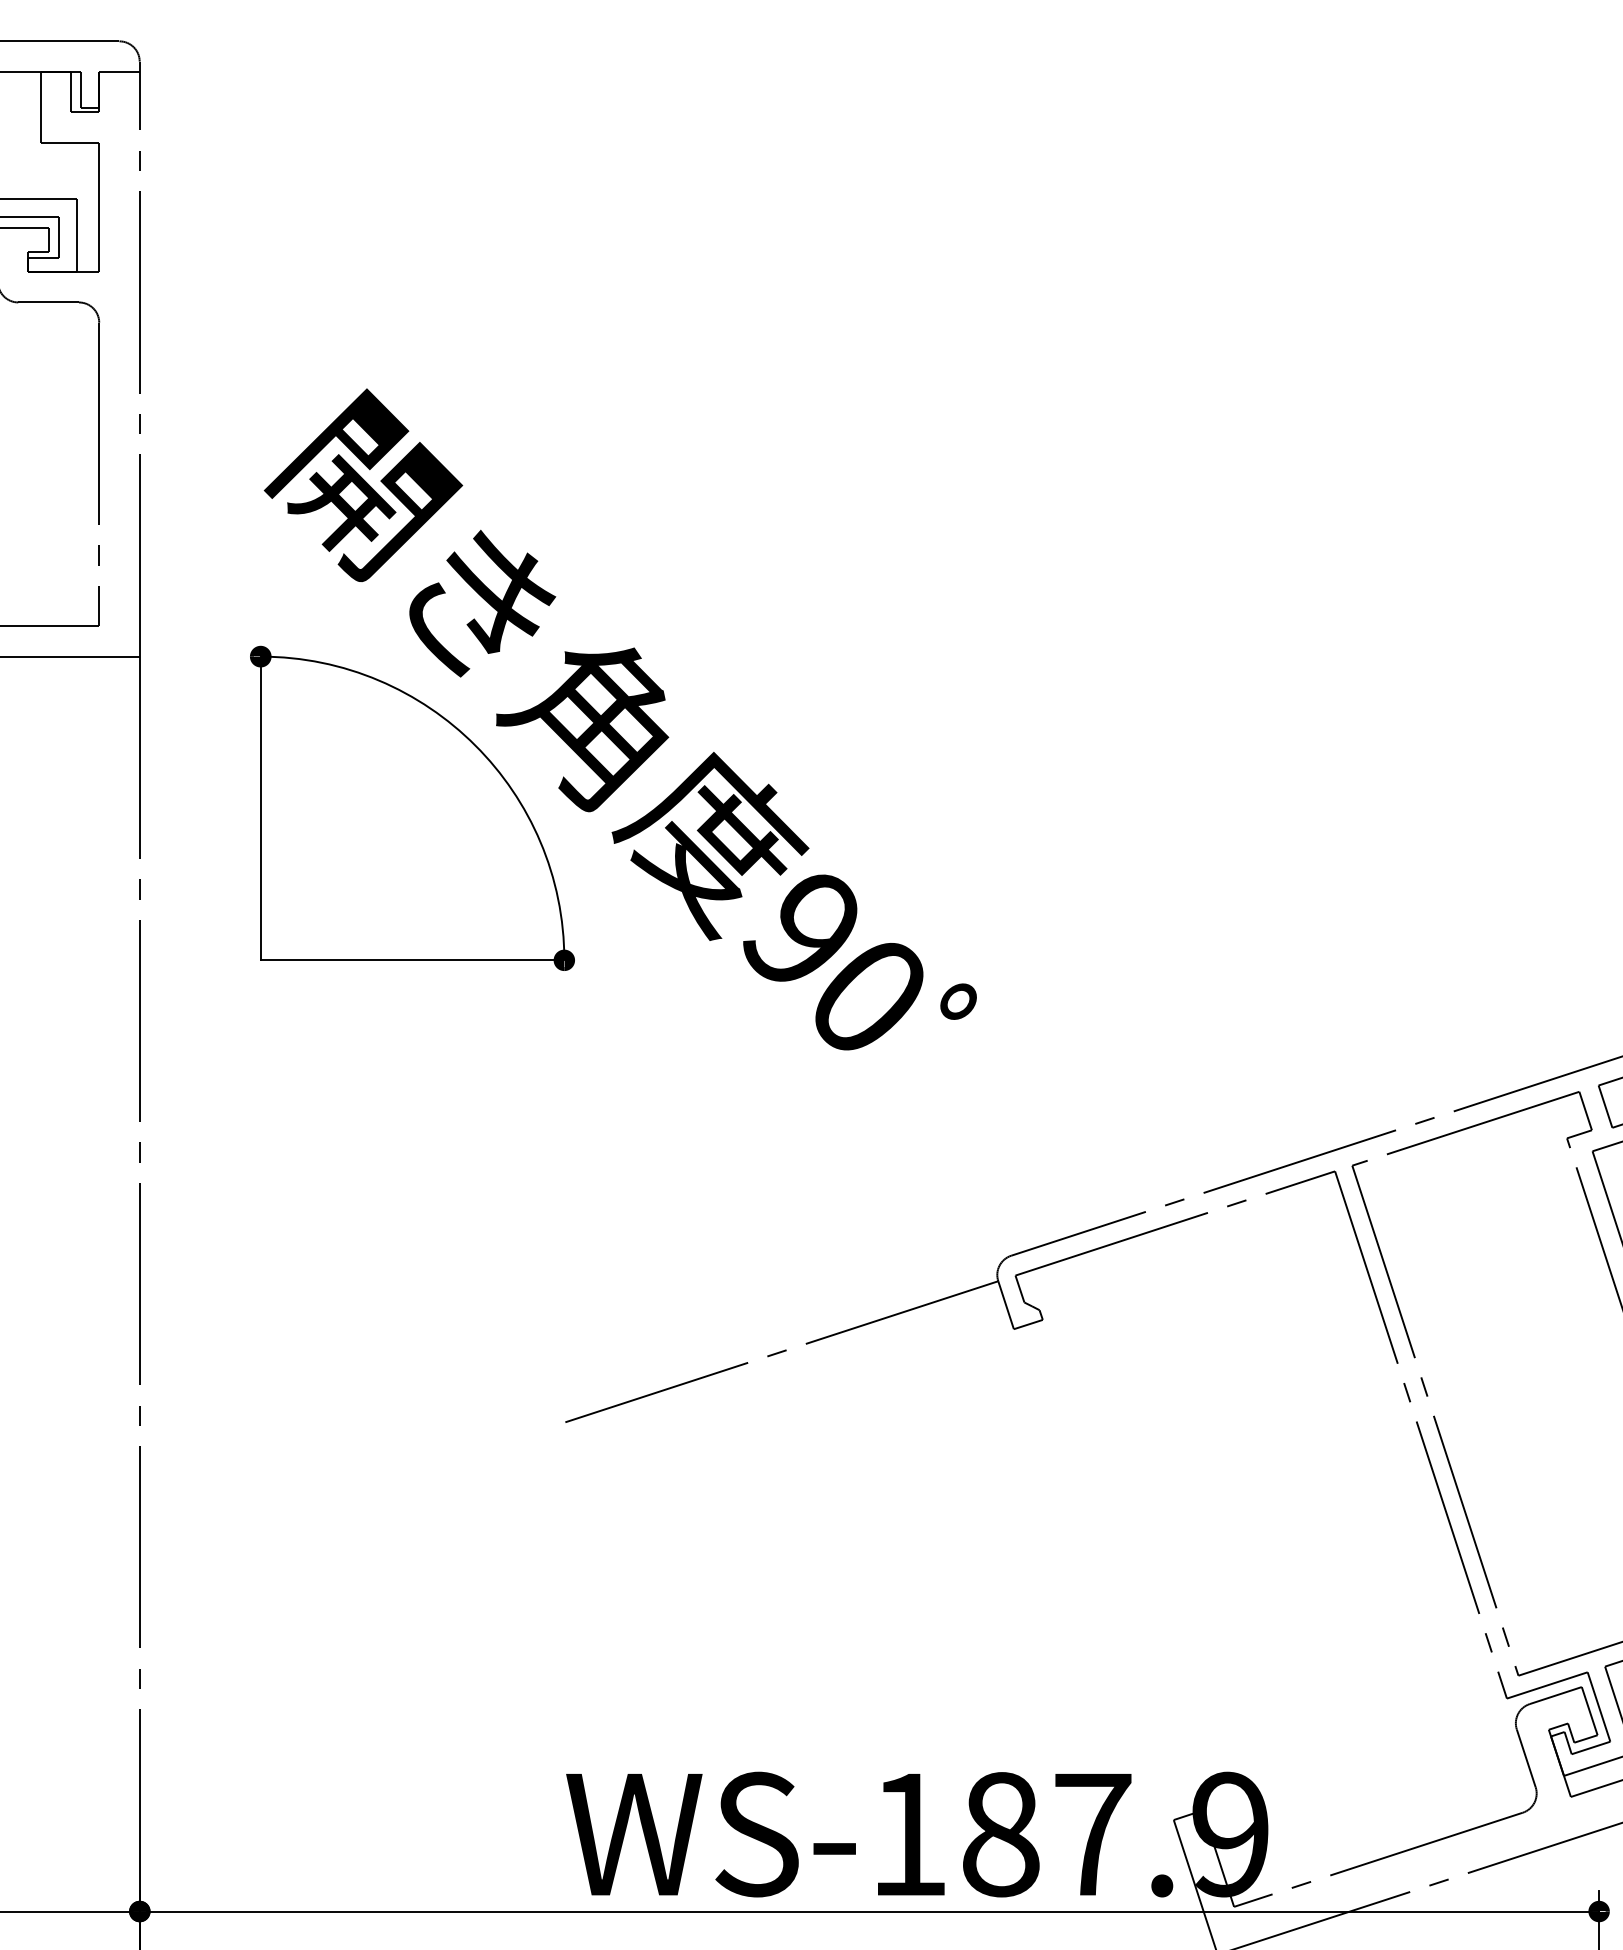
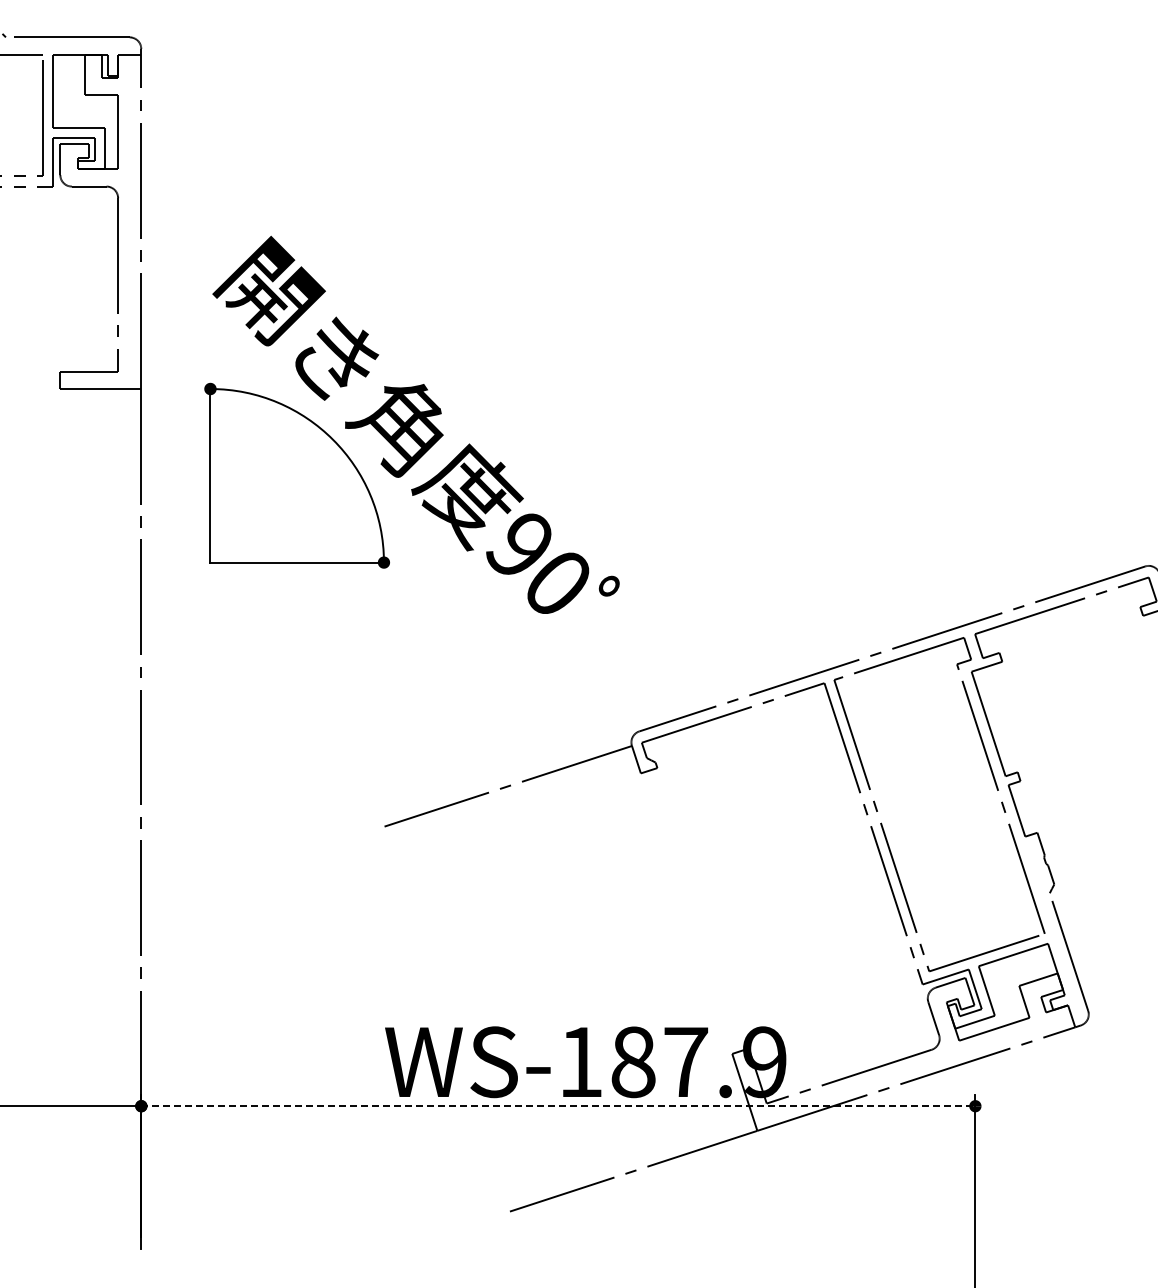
line: (869, 1912) -> (558, 1106), solid -> dashed

